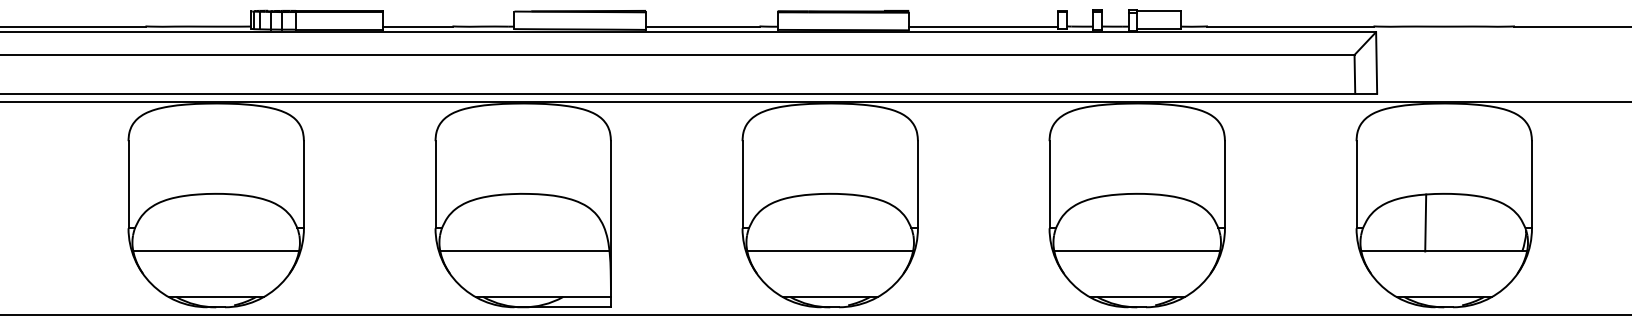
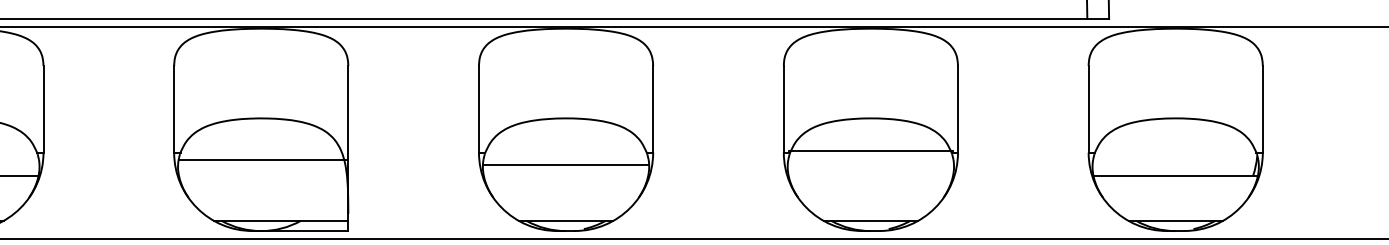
line: (1425, 222) -> (1157, 146), removed
line: (524, 251) -> (262, 159), moved
line: (830, 251) -> (566, 164), moved
line: (1137, 251) -> (871, 150), moved

